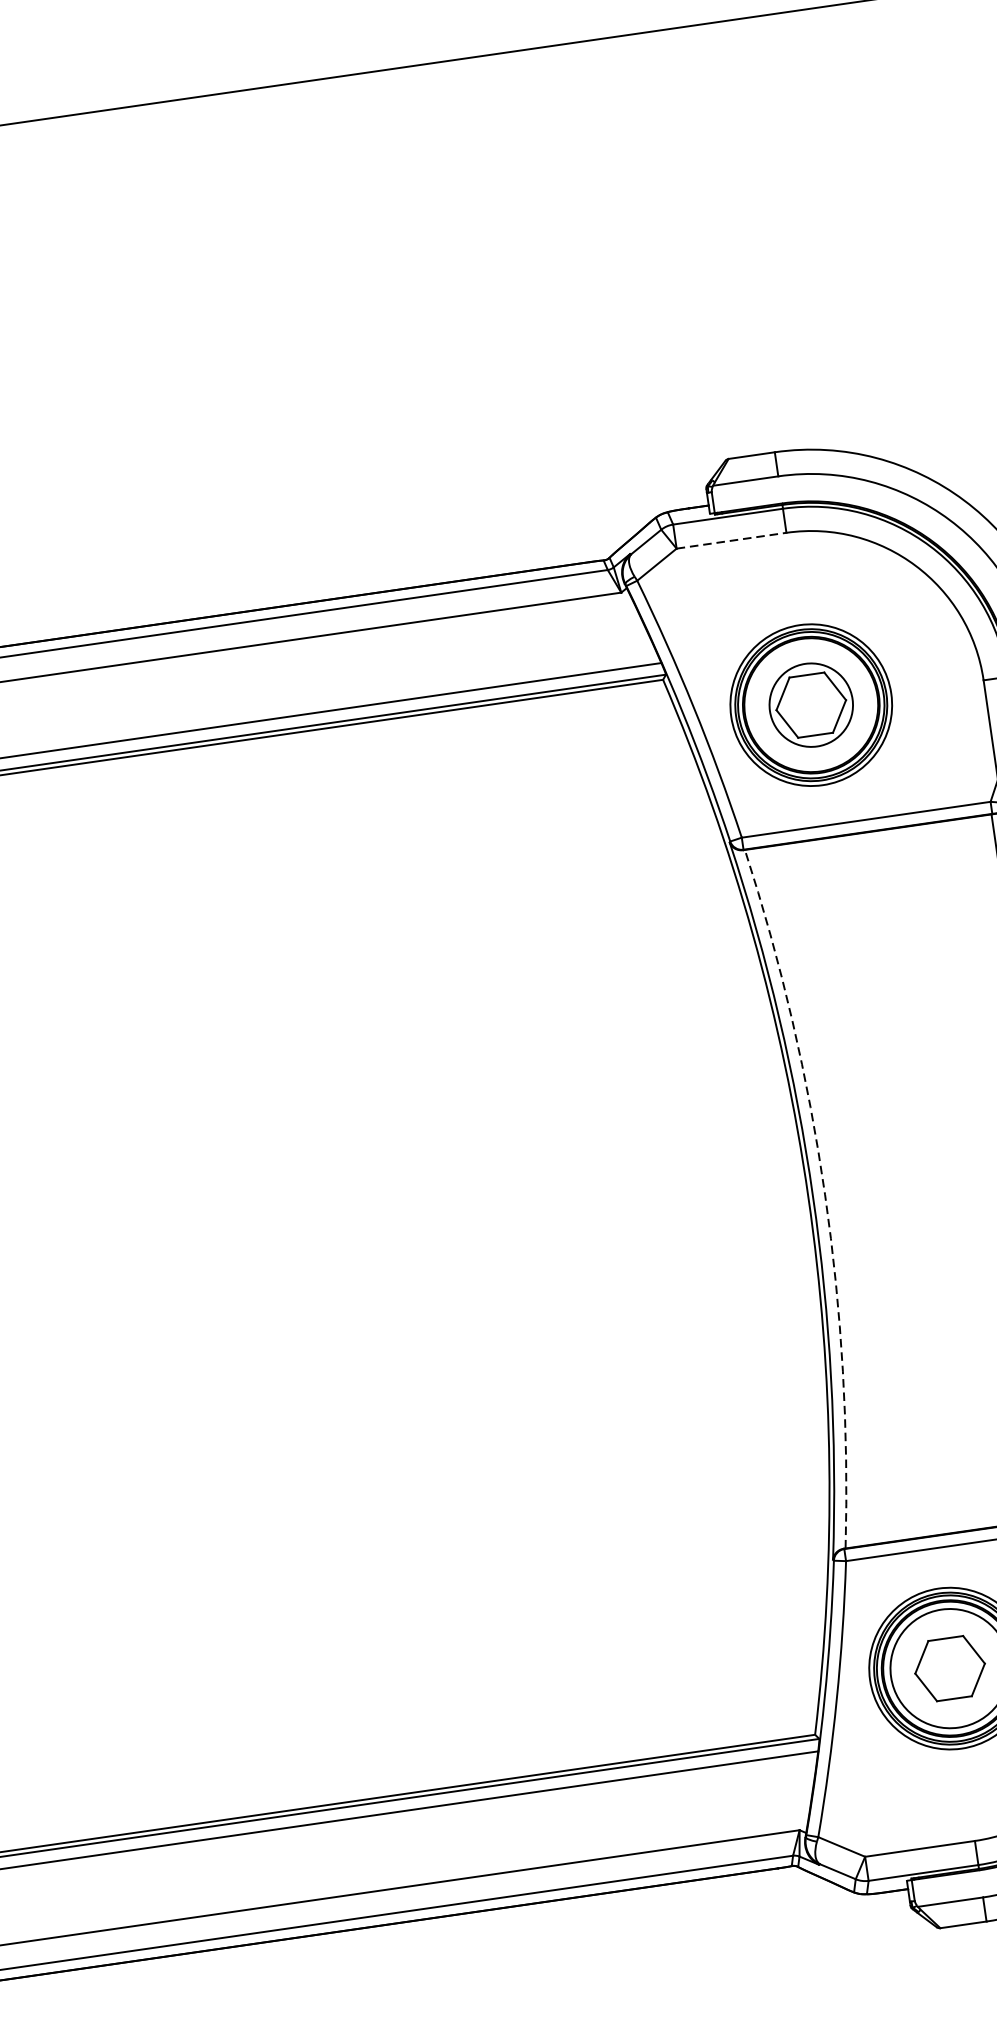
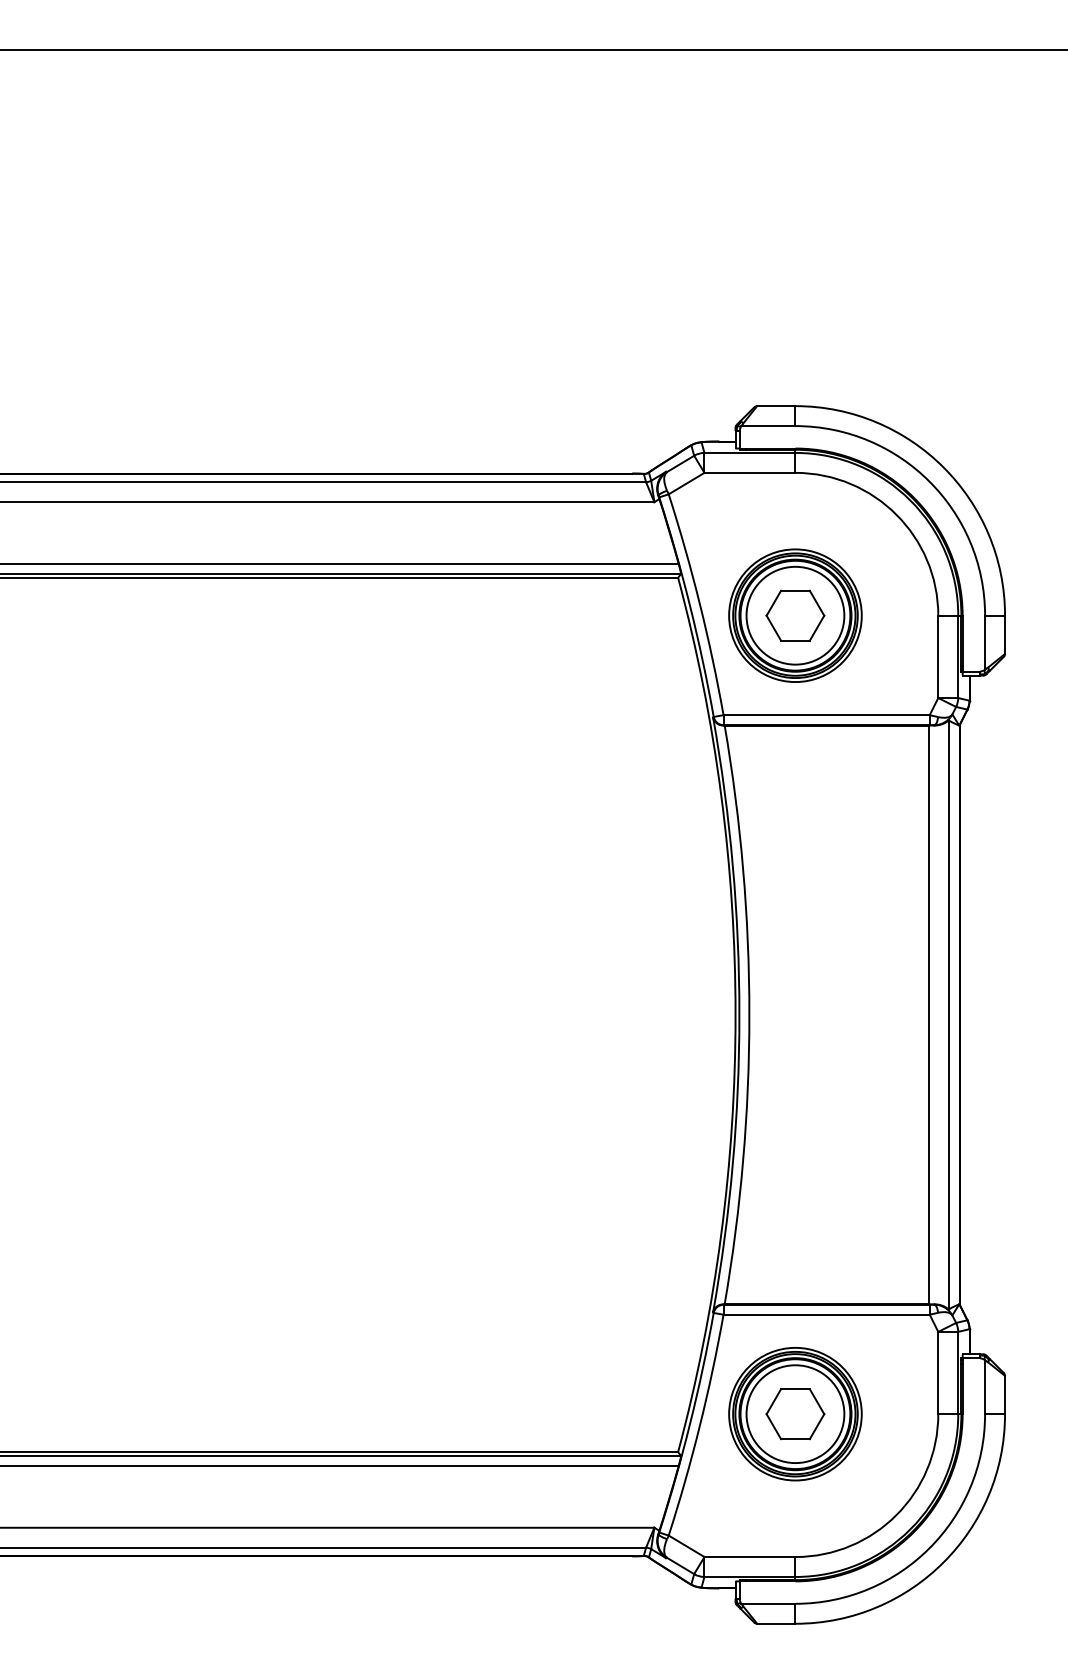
line: (732, 540) -> (750, 472), dashed -> solid
circle: (811, 704) -> (795, 615), size x1.43
arc: (825, 1194) -> (749, 1014), dashed -> solid

